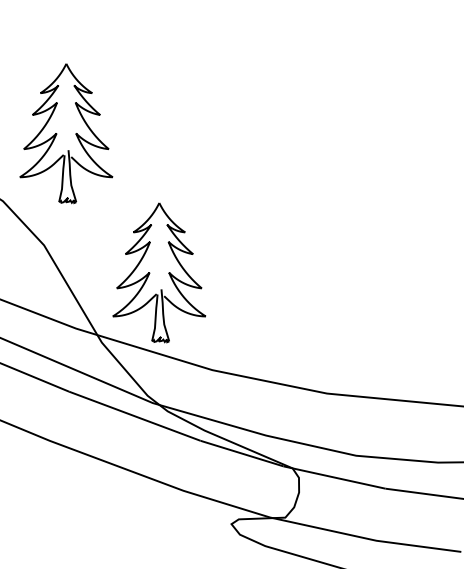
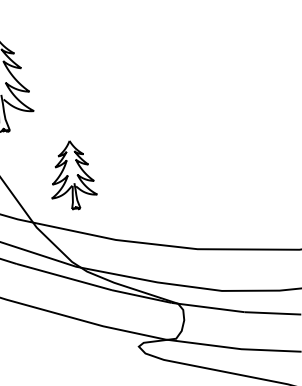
part: (159, 272) -> (72, 174), size x0.7

